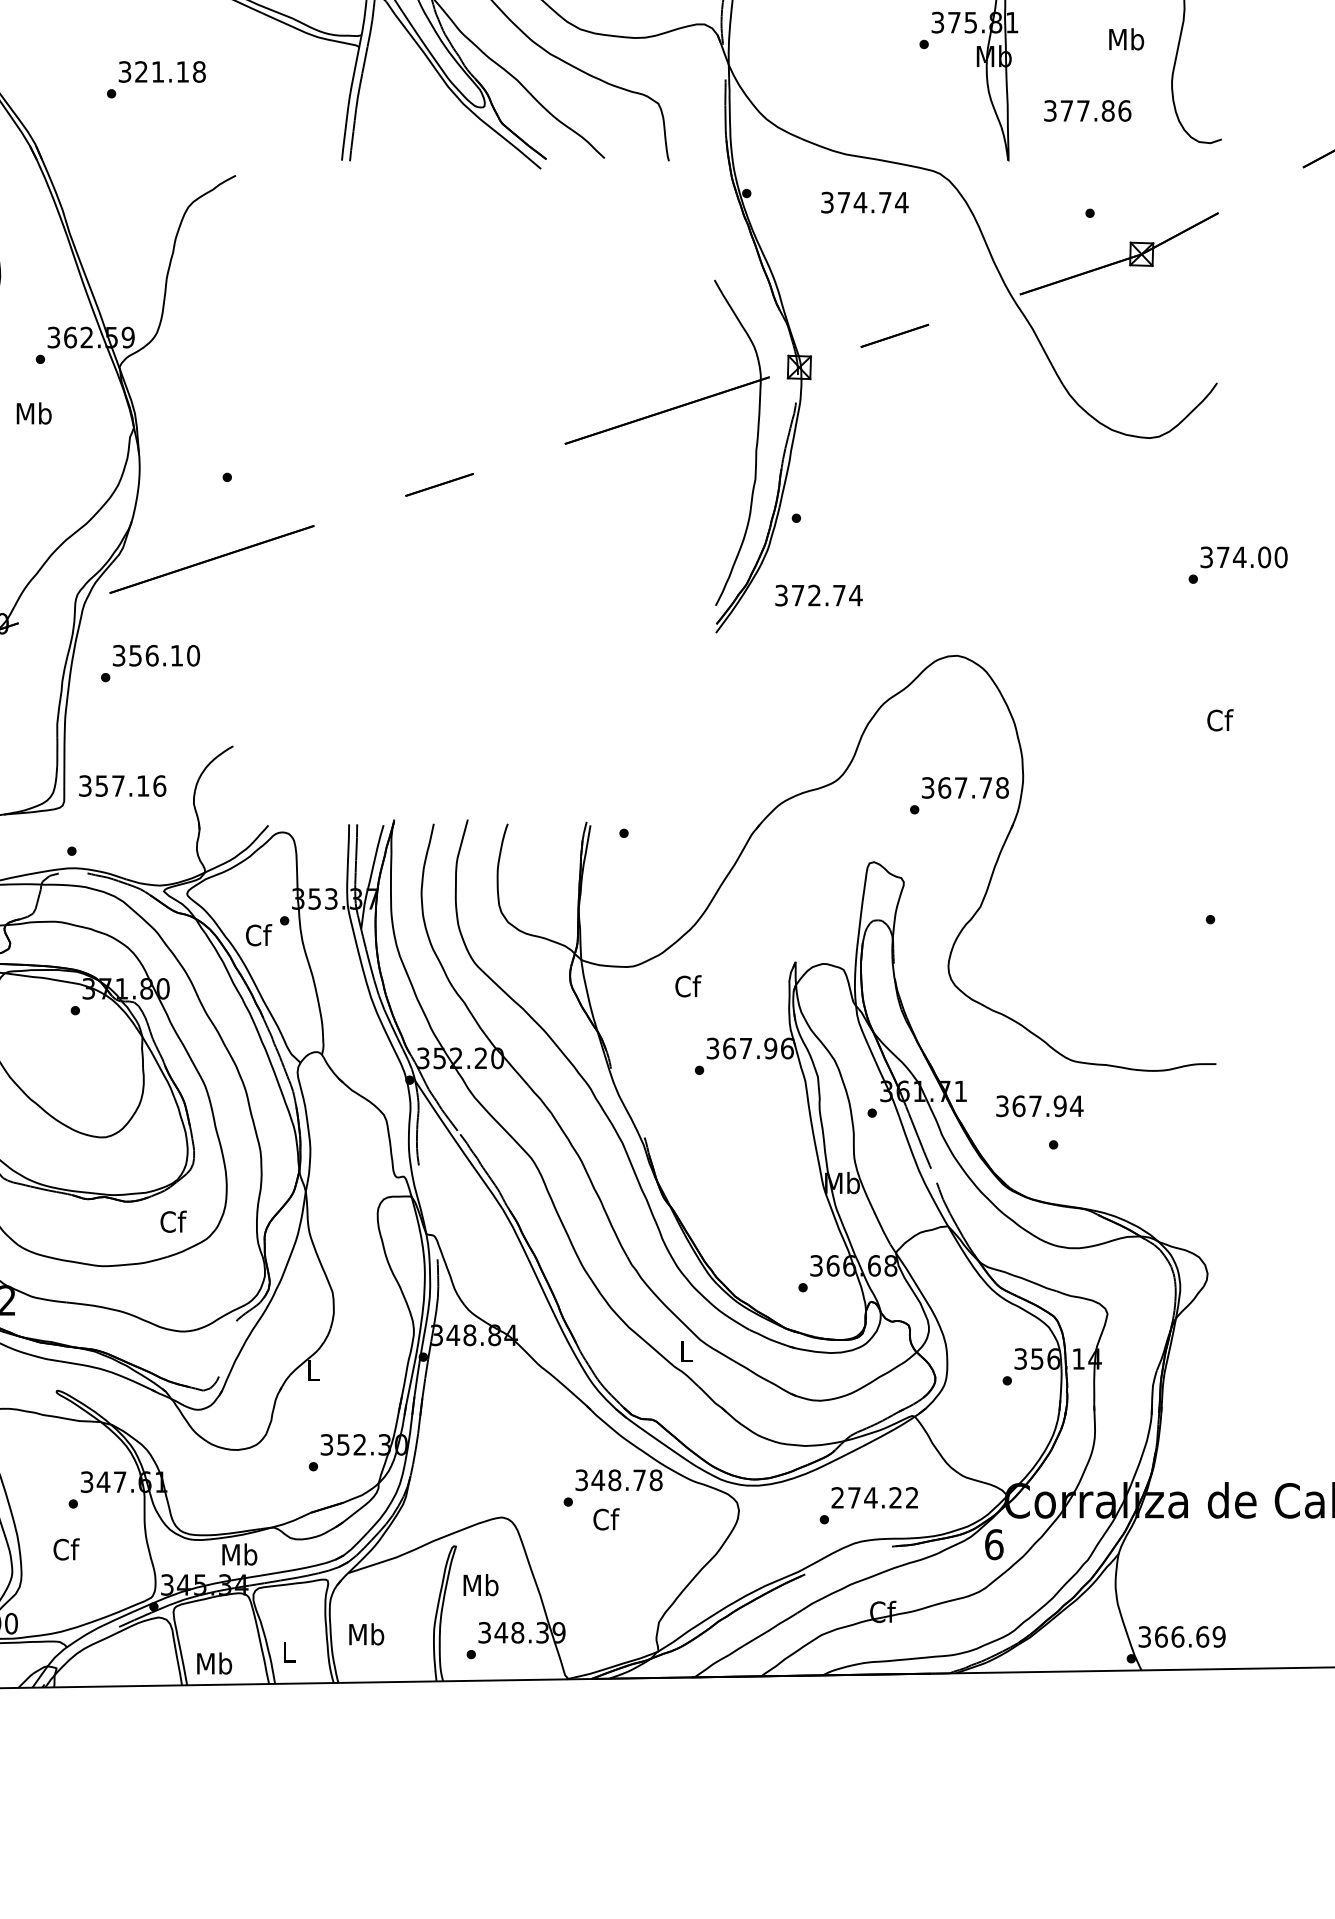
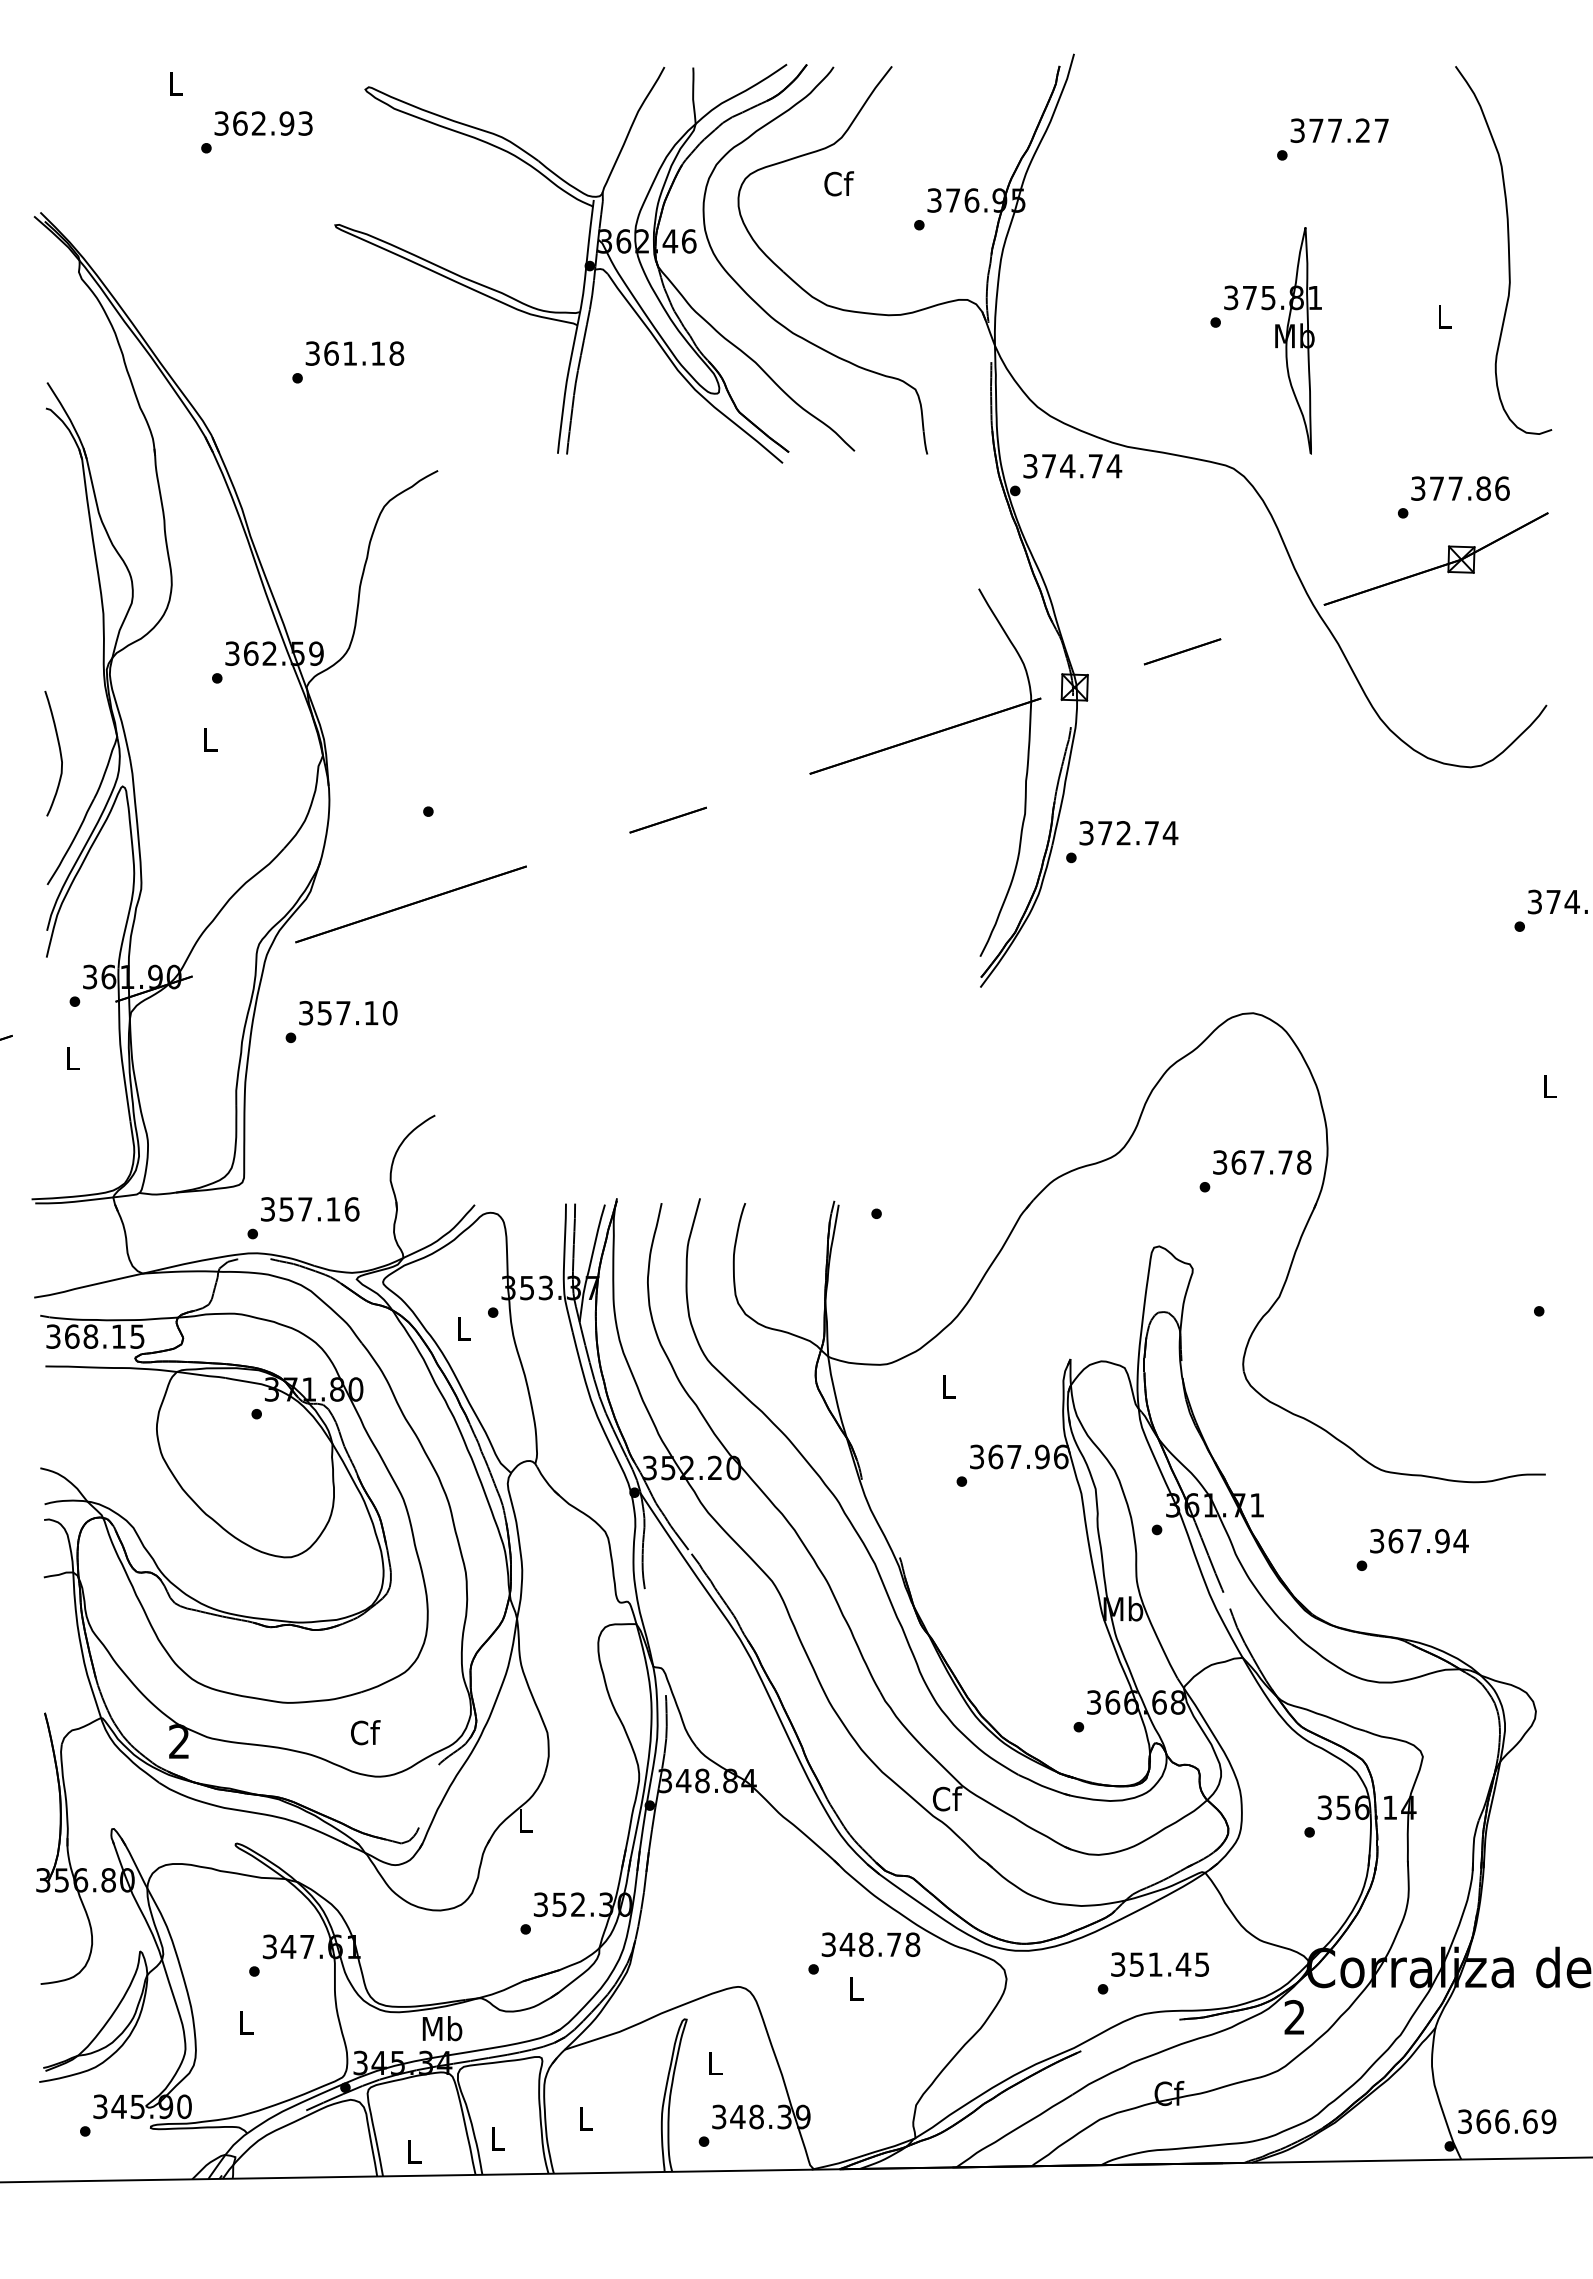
text: (1126, 39) -> (1444, 316), Mb -> L
text: (141, 71) -> (331, 353), 321.18 -> 361.18
text: (1087, 110) -> (1460, 488), moved
text: (864, 202) -> (1072, 466), moved
text: (33, 413) -> (209, 739), Mb -> L
text: (818, 595) -> (1128, 833), moved
text: (152, 656) -> (343, 1013), 356.10 -> 357.10
text: (1220, 719) -> (1550, 1085), Cf -> L
text: (122, 786) -> (310, 1209), moved
text: (259, 934) -> (464, 1328), Cf -> L
text: (688, 986) -> (949, 1386), Cf -> L
text: (1039, 1106) -> (1419, 1541), moved
text: (173, 1221) -> (365, 1732), moved
text: (686, 1350) -> (947, 1798), L -> Cf
text: (874, 1497) -> (1159, 1964), 274.22 -> 351.45
text: (606, 1519) -> (856, 1988), Cf -> L
text: (993, 1544) -> (1294, 2017), 6 -> 2
text: (66, 1549) -> (246, 2022), Cf -> L
text: (480, 1584) -> (714, 2062), Mb -> L
text: (366, 1634) -> (585, 2118), Mb -> L
text: (214, 1663) -> (413, 2151), Mb -> L

